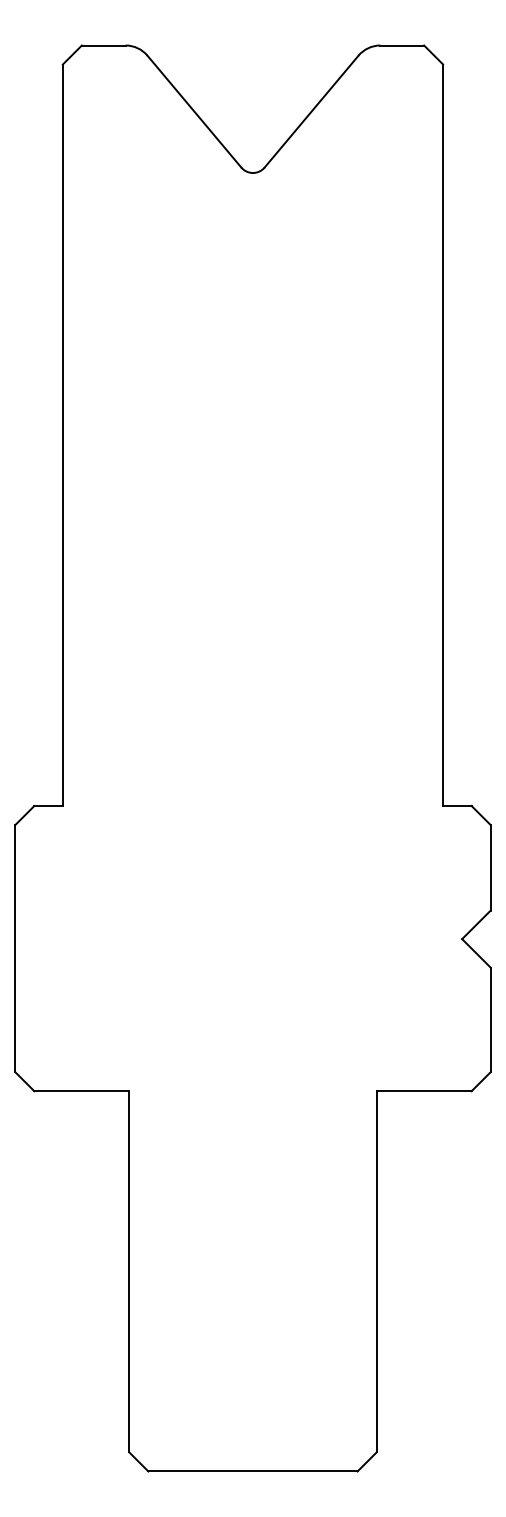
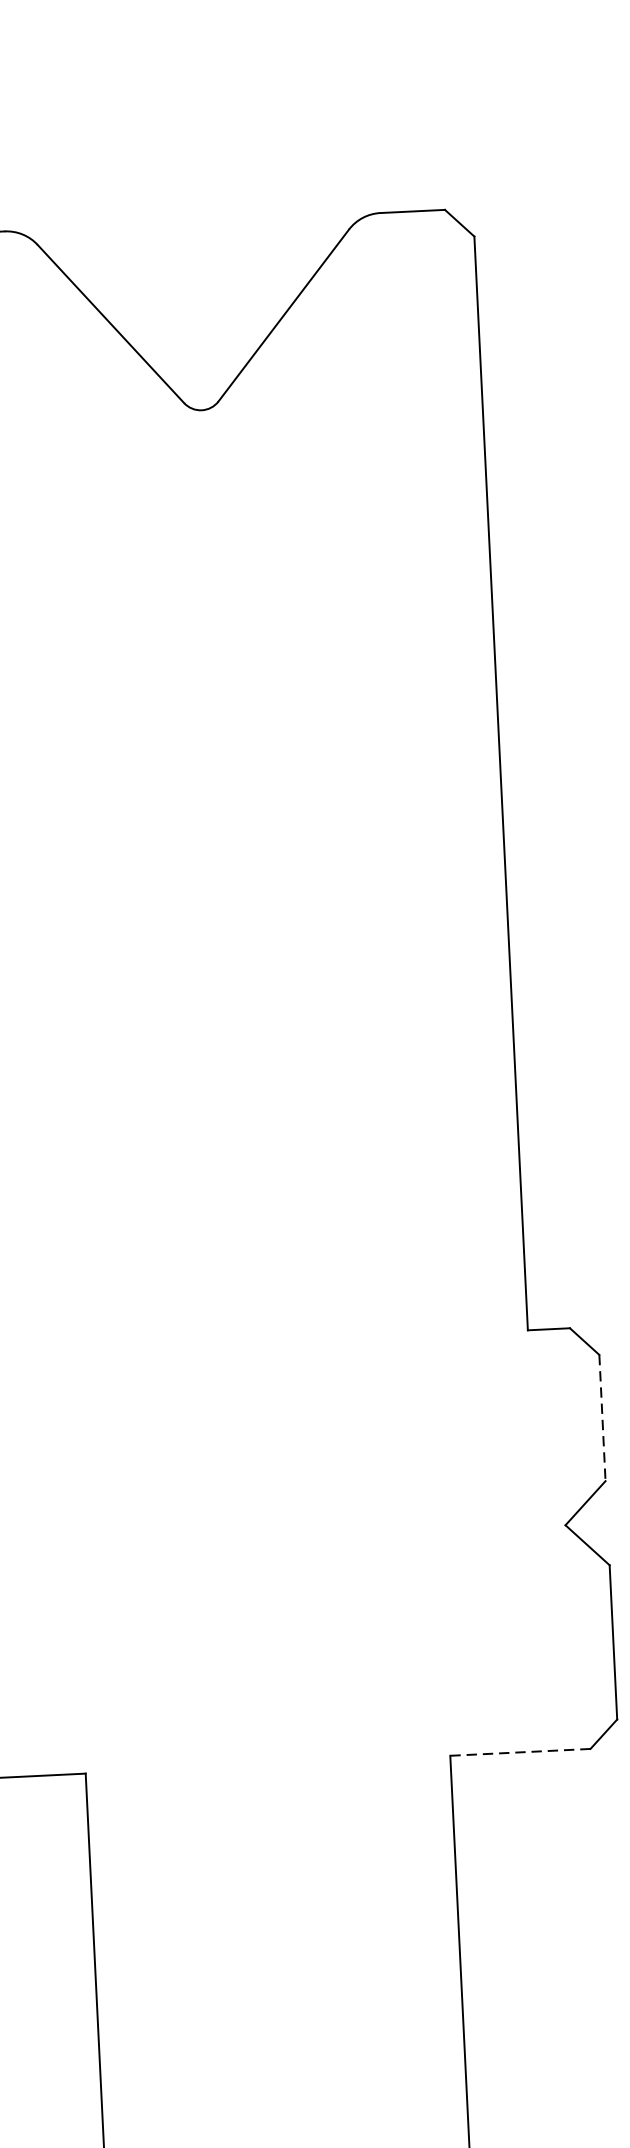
line: (490, 867) -> (602, 1417), solid -> dashed
line: (424, 1091) -> (520, 1752), solid -> dashed

